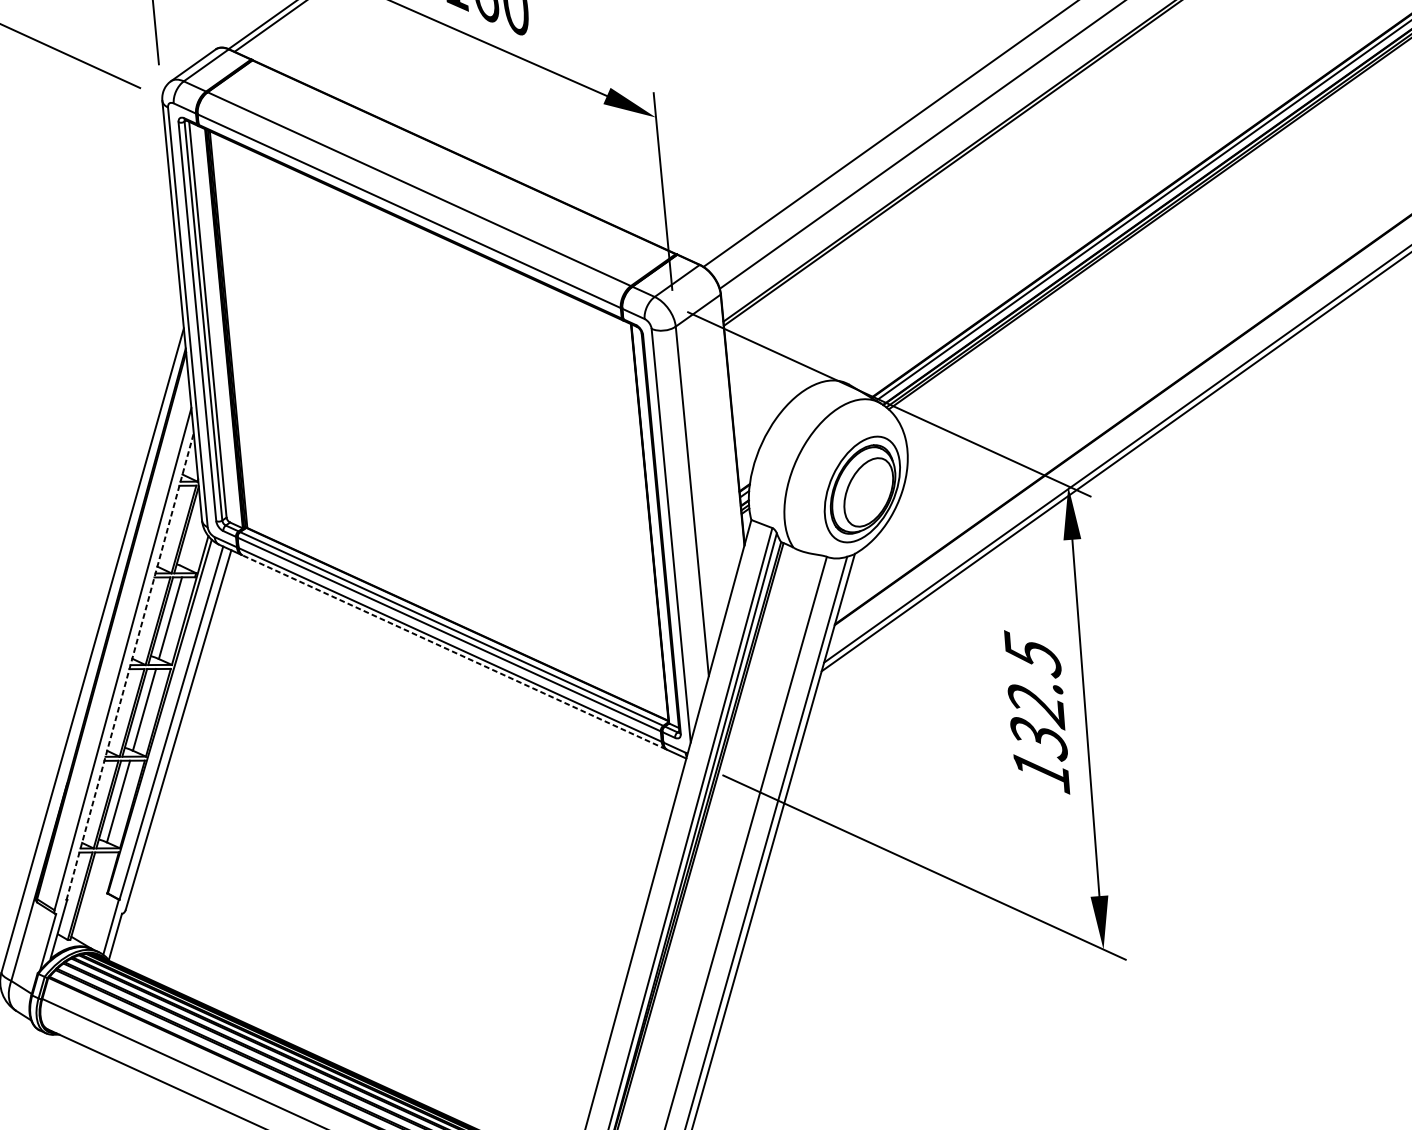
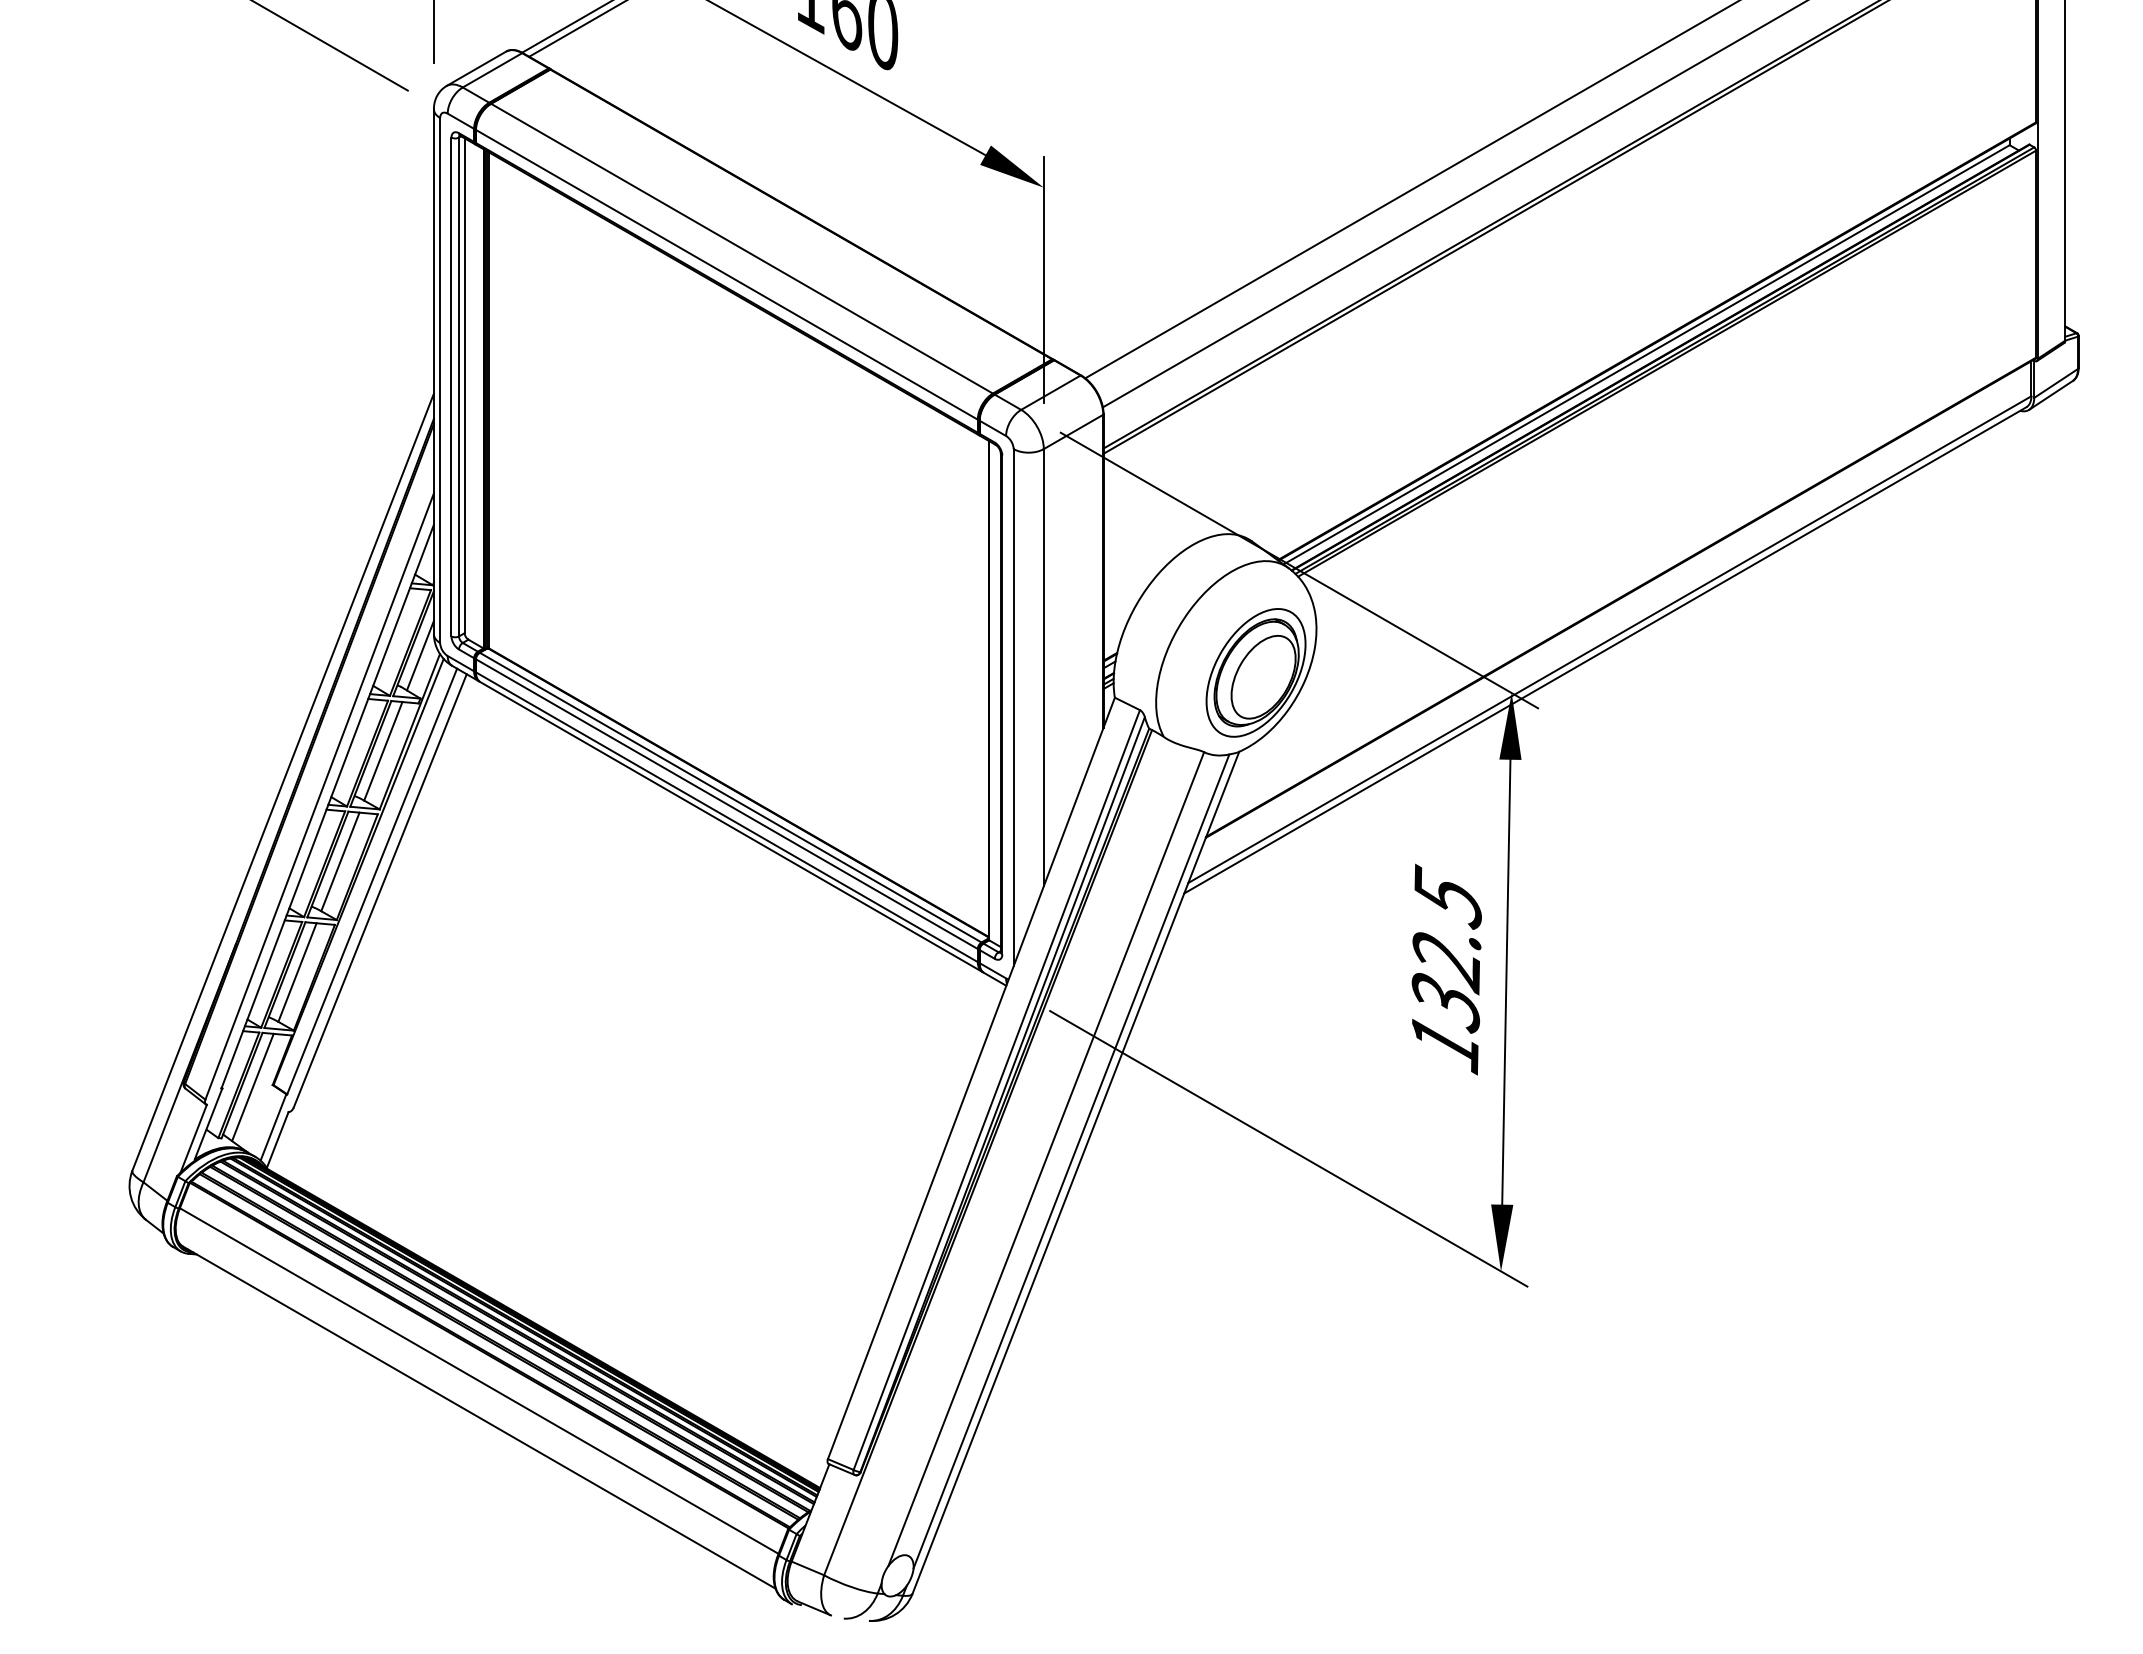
line: (192, 538) -> (419, 655), added
line: (454, 652) -> (731, 827), dashed -> solid
line: (129, 666) -> (327, 806), dashed -> solid
line: (91, 896) -> (252, 1087), added

